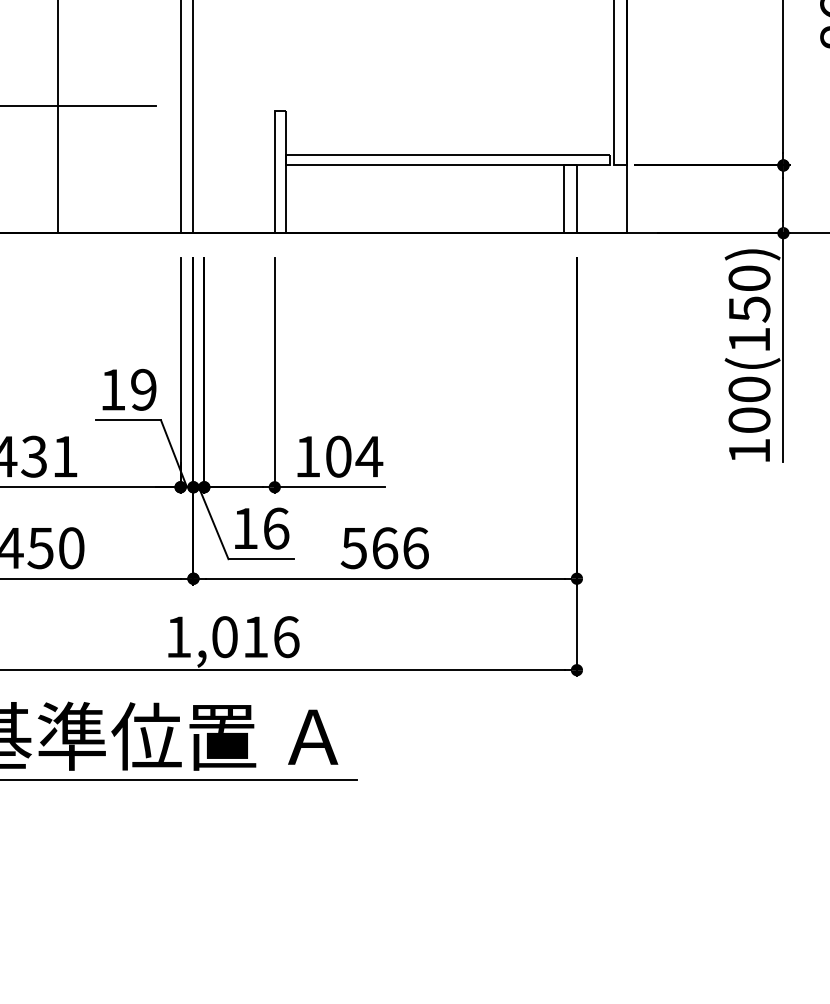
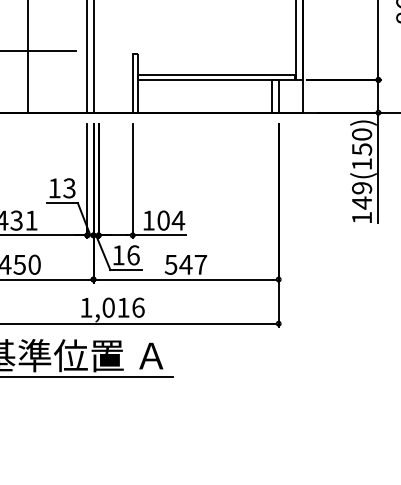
text: (143, 390) -> (69, 188), 19 -> 13
text: (750, 404) -> (362, 195), 100(150) -> 149(150)
text: (400, 547) -> (193, 264), 566 -> 547

